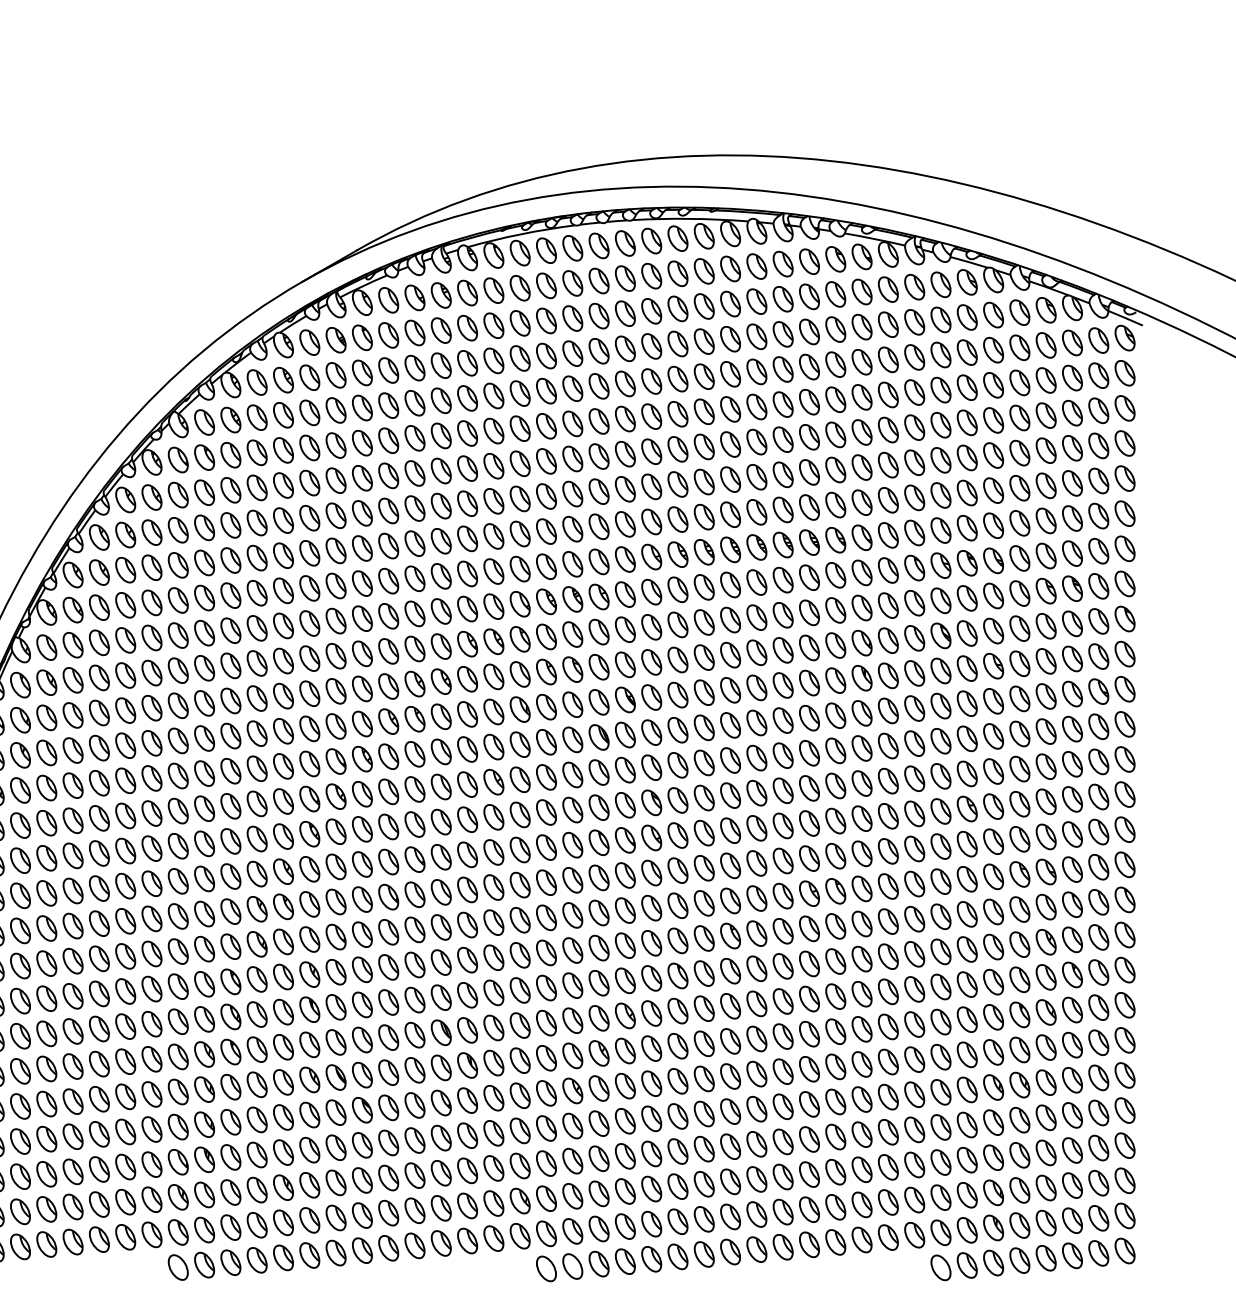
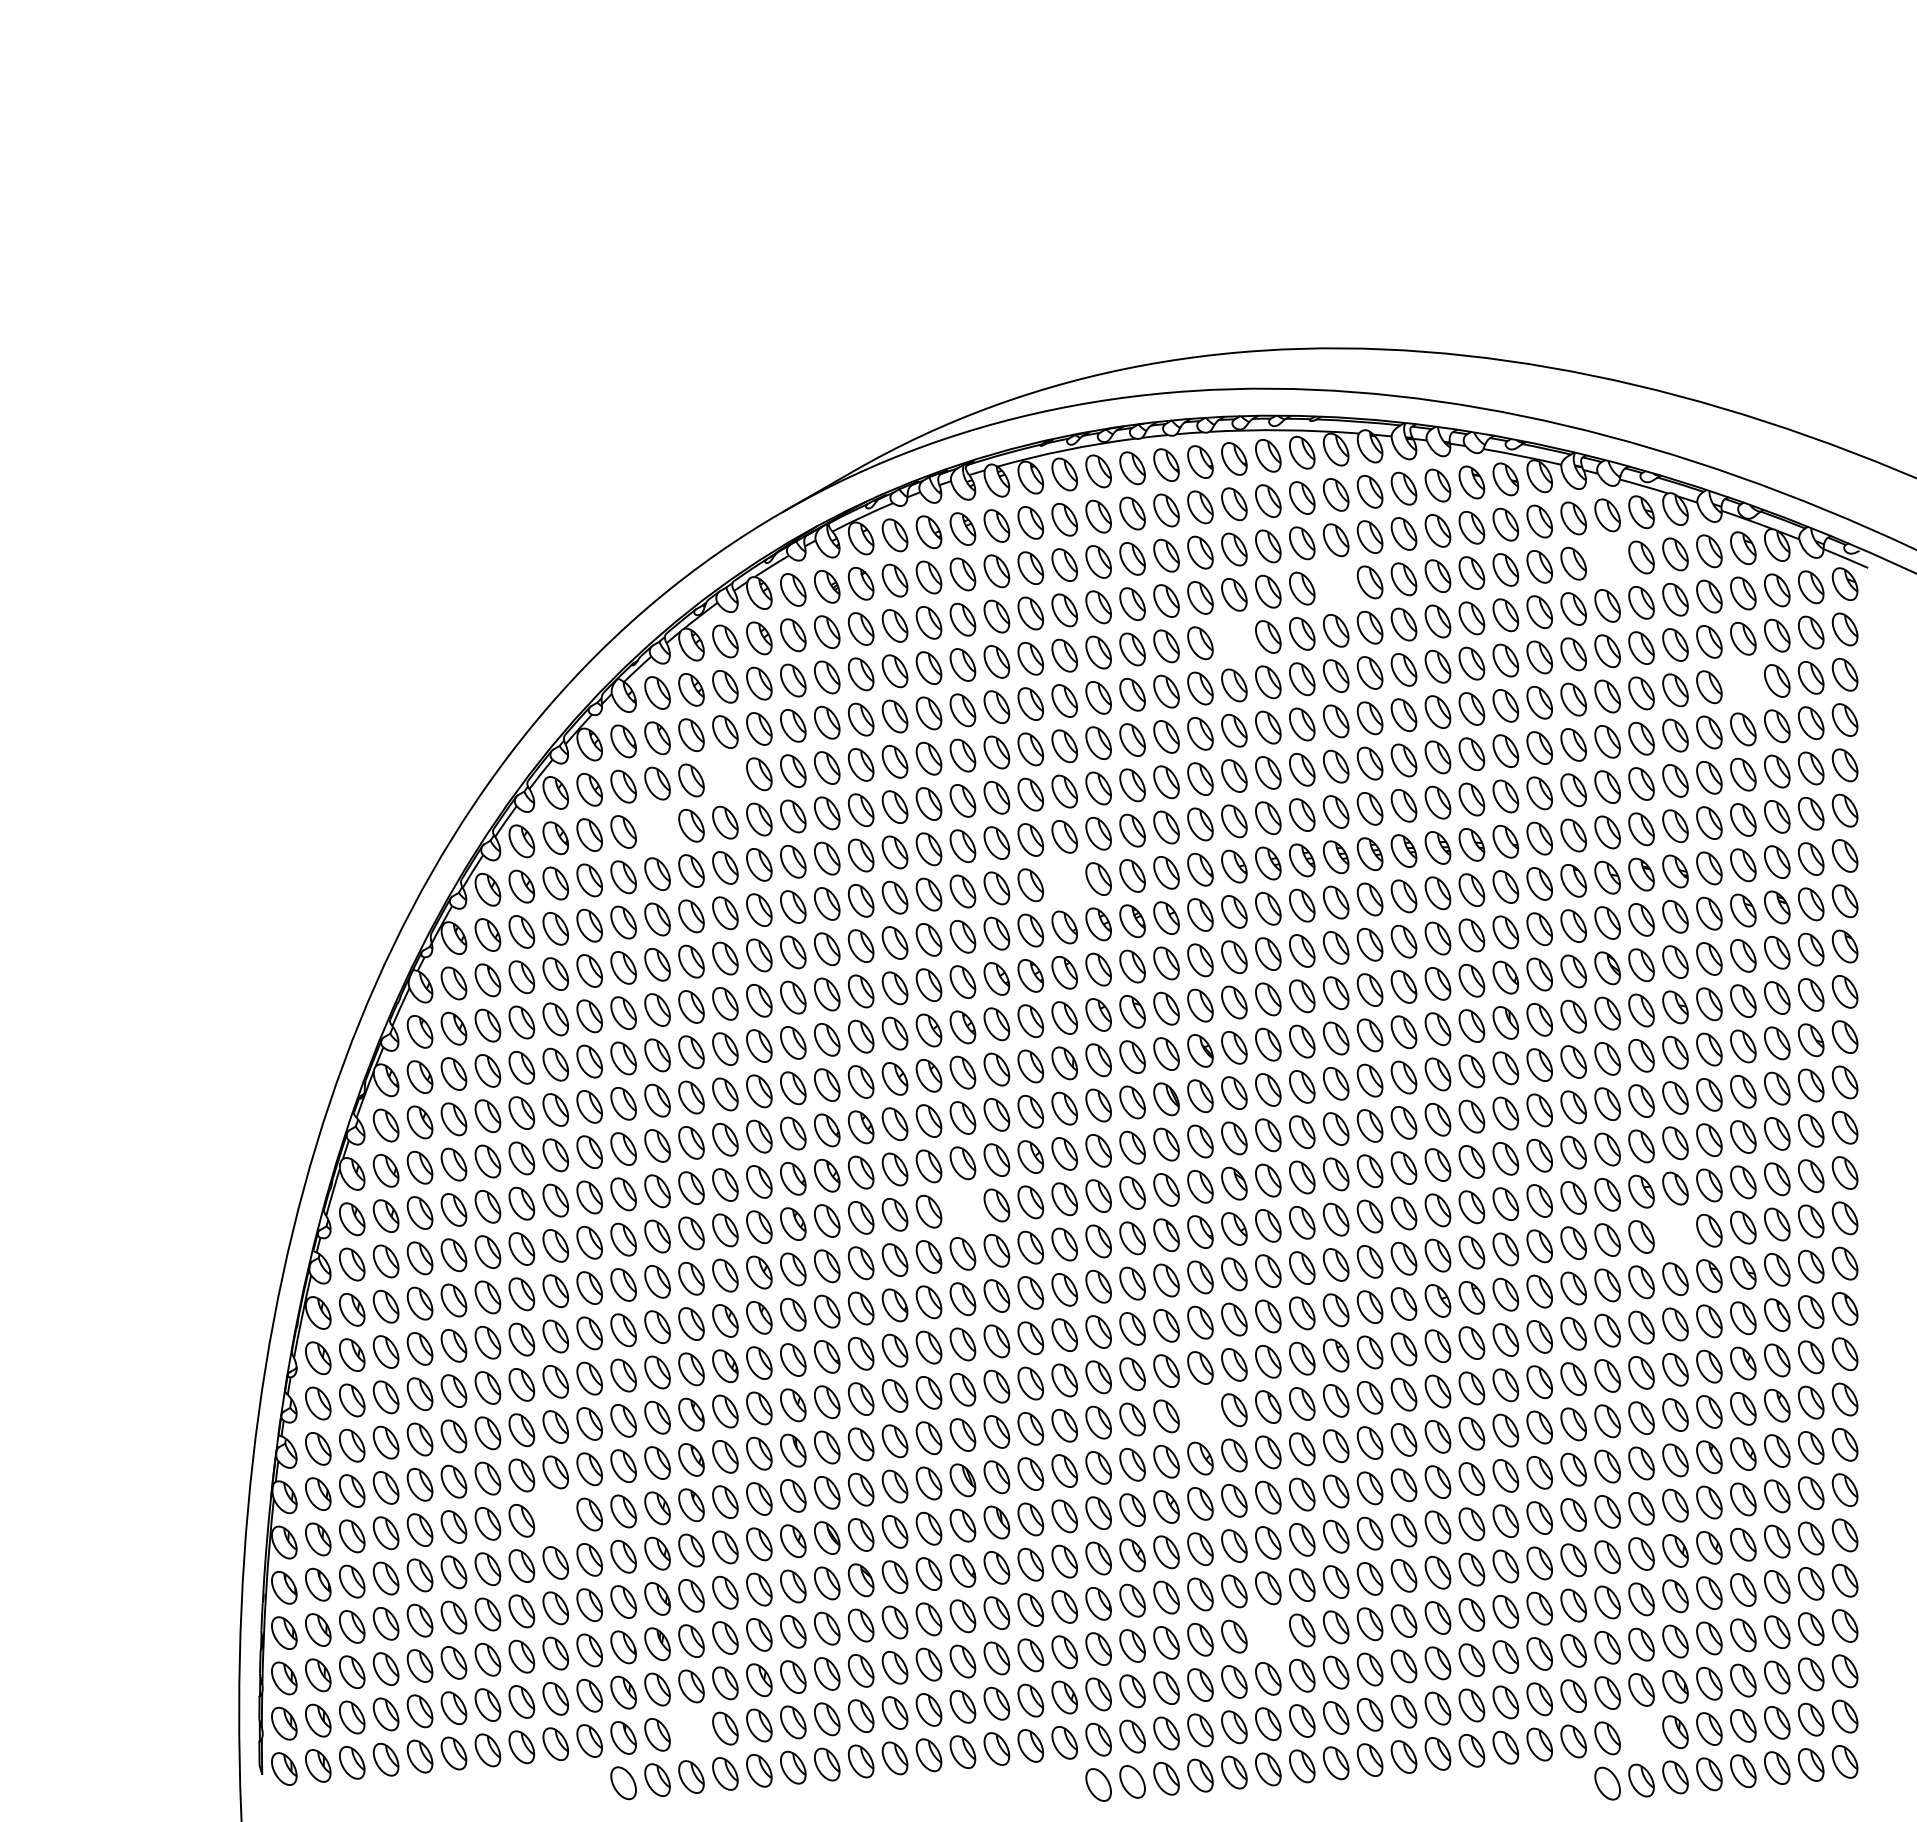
part: (940, 319) -> (1607, 560), removed
part: (730, 339) -> (1336, 585), removed
part: (651, 381) -> (1234, 639), removed
part: (1046, 415) -> (1743, 683), removed
part: (257, 488) -> (725, 777), removed
part: (204, 527) -> (657, 828), removed
part: (520, 569) -> (1064, 882), removed
part: (440, 822) -> (962, 1208), removed
part: (993, 841) -> (1675, 1233), removed
part: (625, 980) -> (1200, 1413), removed
part: (125, 1061) -> (555, 1517), removed
part: (678, 1151) -> (1268, 1633), removed
part: (230, 1227) -> (691, 1731), removed
part: (967, 1230) -> (1641, 1735), removed

